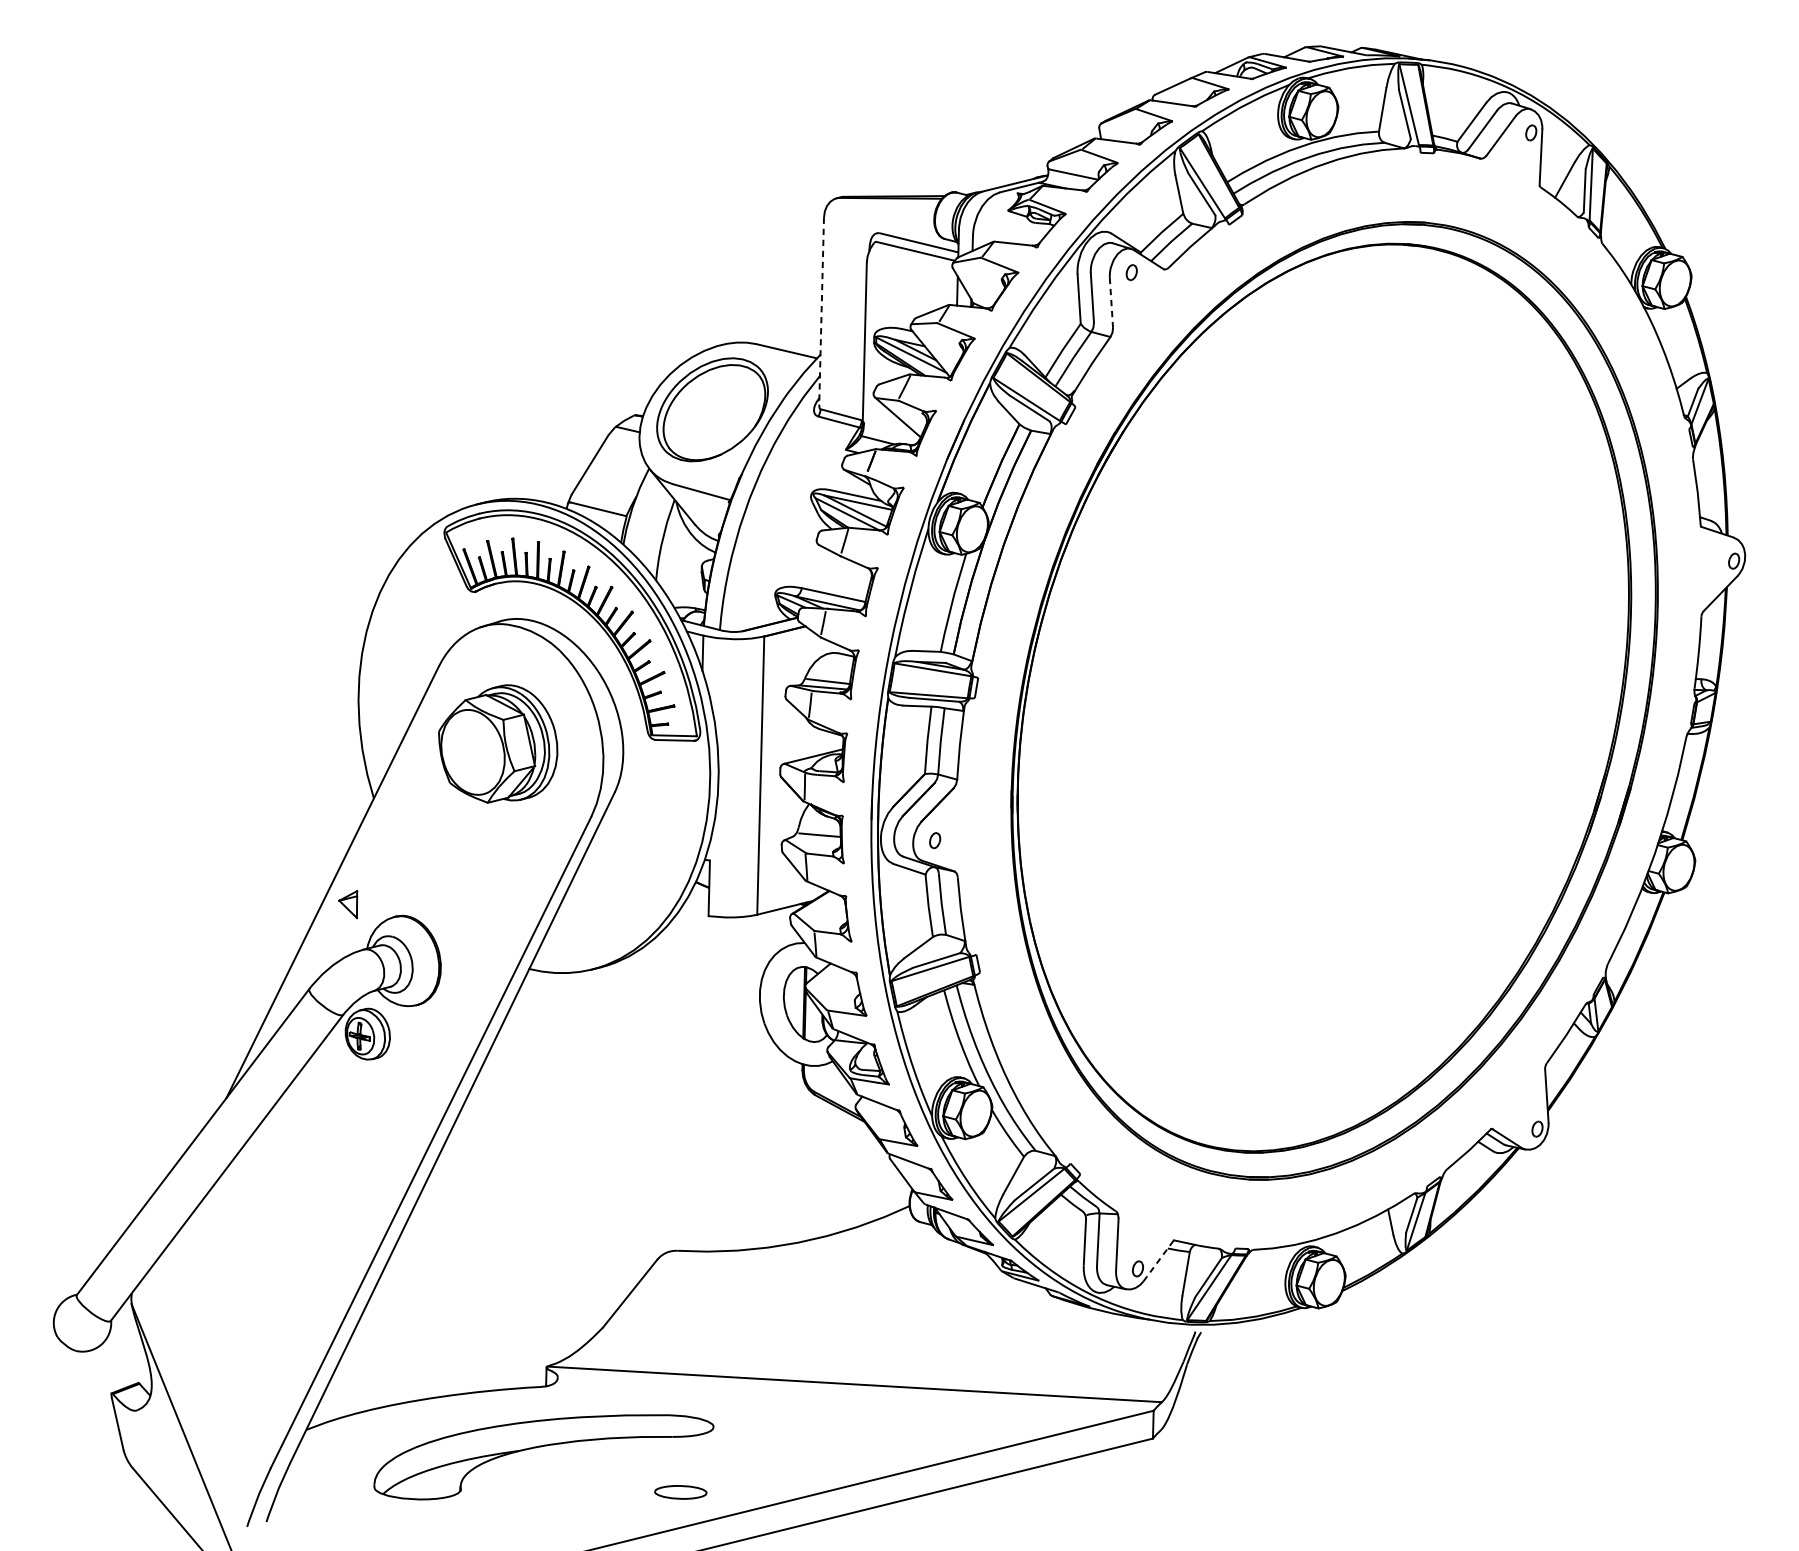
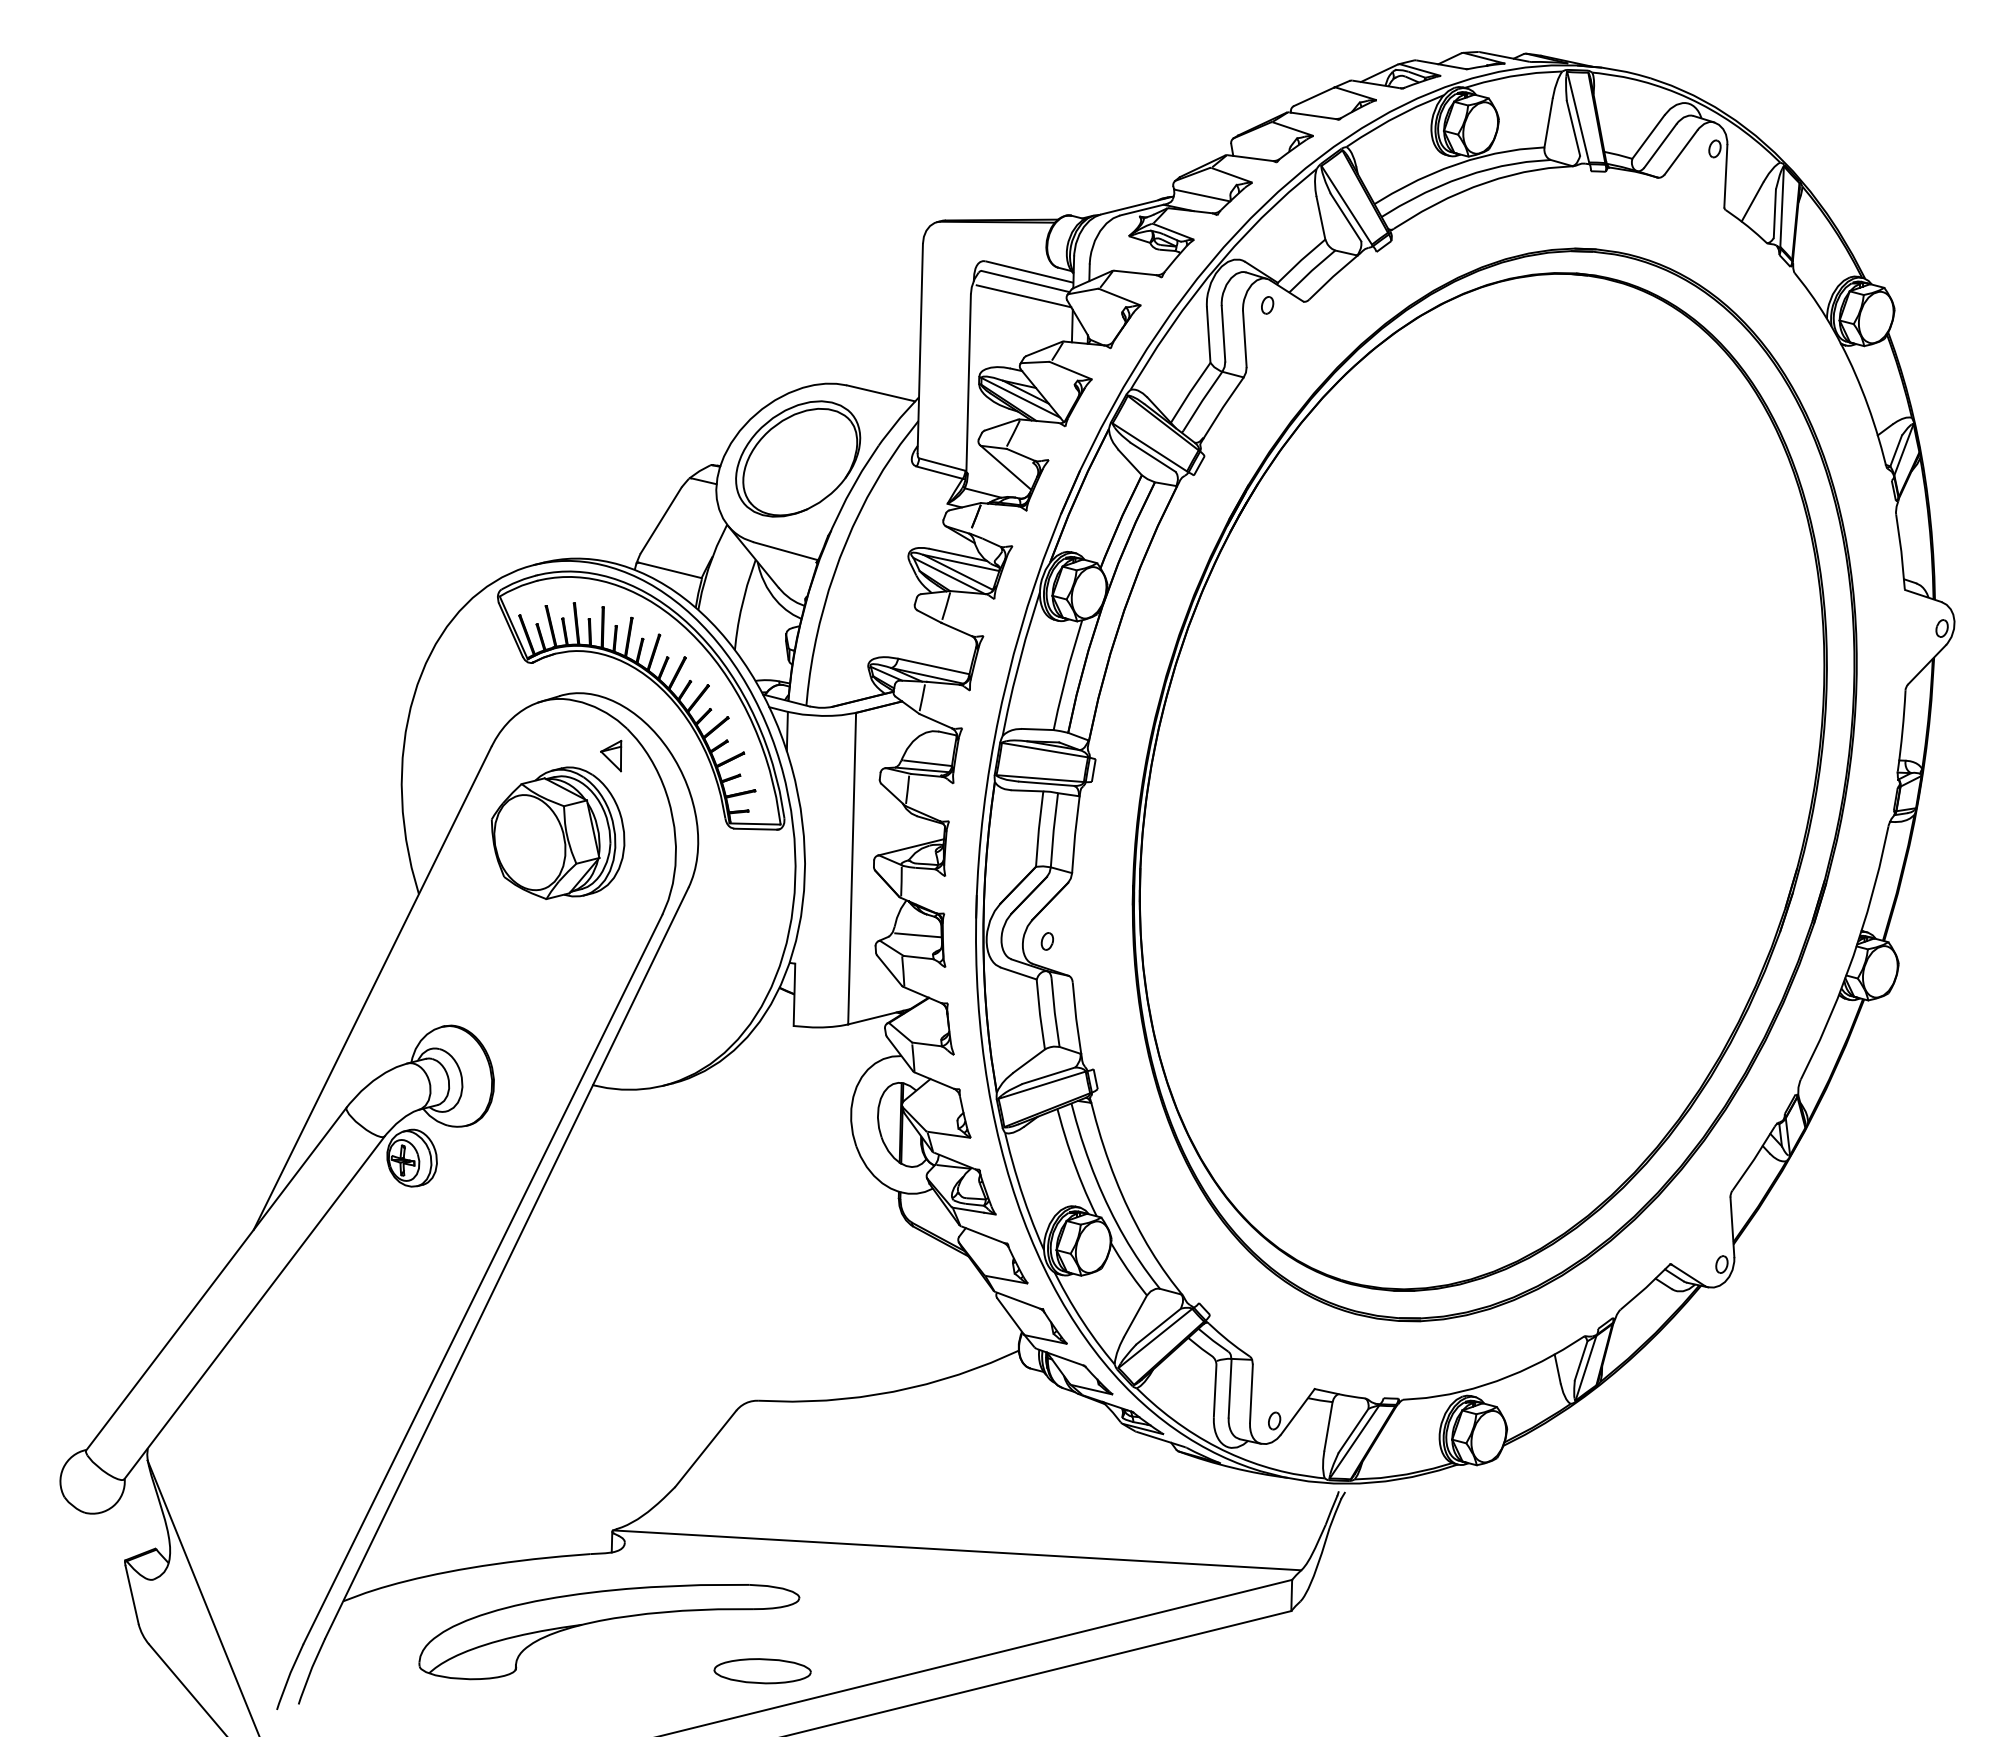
line: (913, 264) -> (1023, 296), added
line: (1111, 303) -> (1244, 339), dashed -> solid
line: (821, 311) -> (920, 348), dashed -> solid
part: (348, 904) -> (611, 756), moved
line: (1158, 1260) -> (1297, 1411), dashed -> solid
part: (680, 1492) -> (762, 1671), size x1.67

